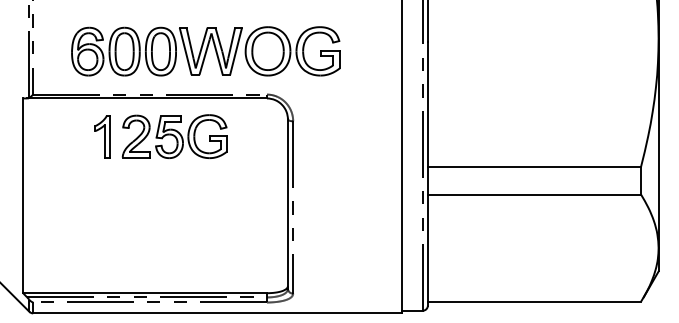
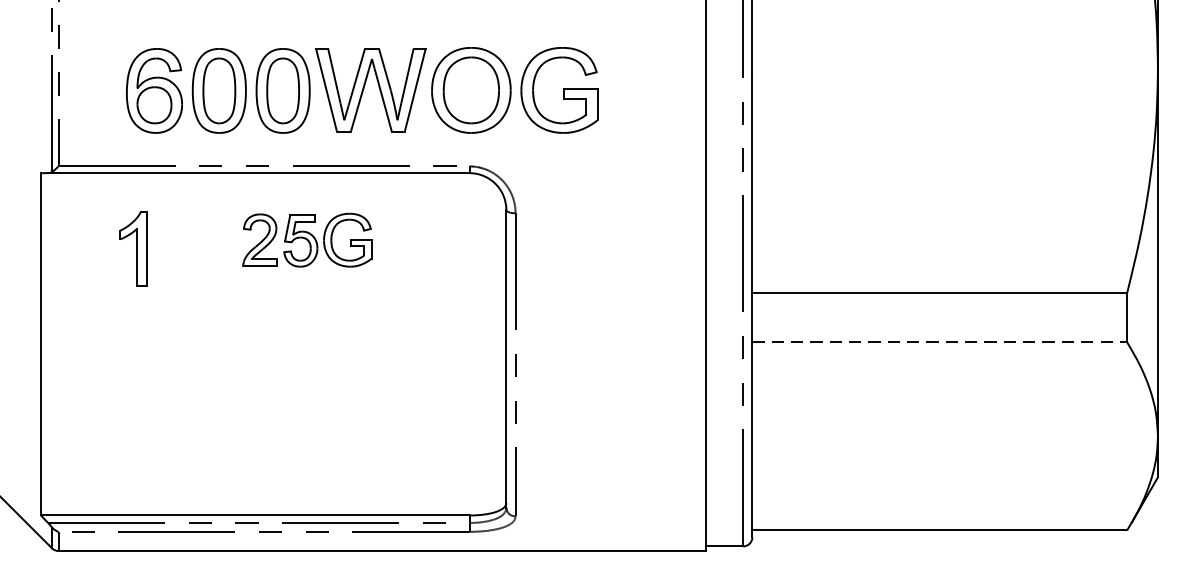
part: (102, 136) -> (132, 248), moved
part: (174, 136) -> (306, 240), size x0.7
line: (534, 194) -> (939, 342), solid -> dashed

